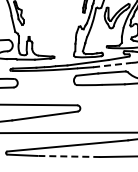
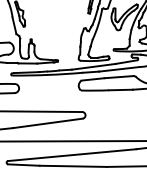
line: (112, 65) -> (119, 69), dashed -> solid
line: (68, 156) -> (72, 166), dashed -> solid

